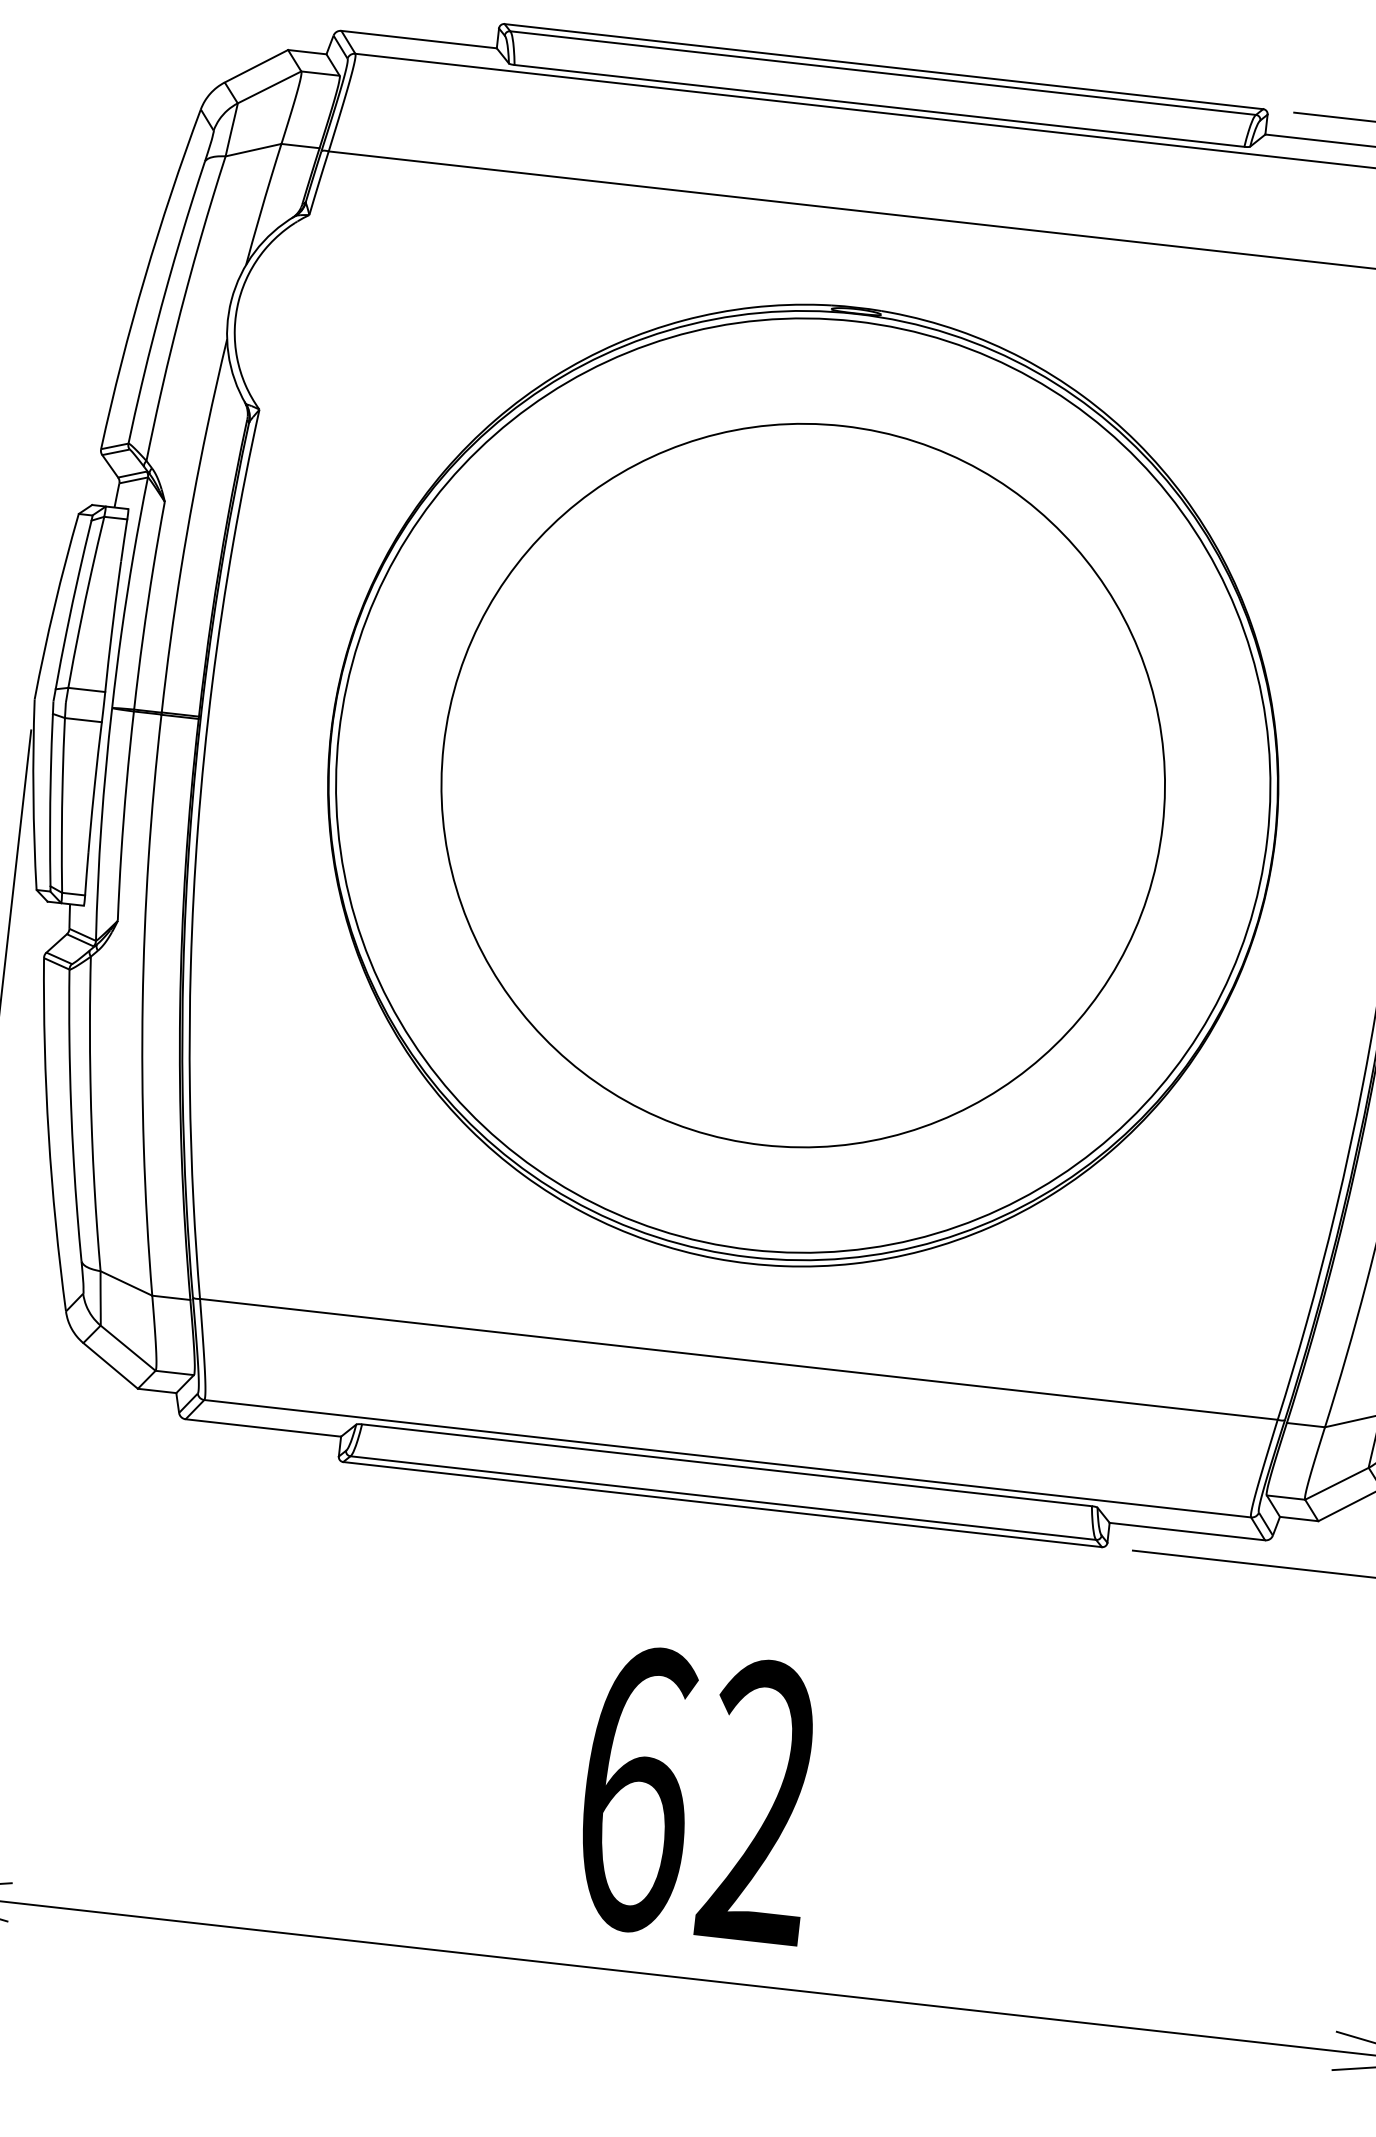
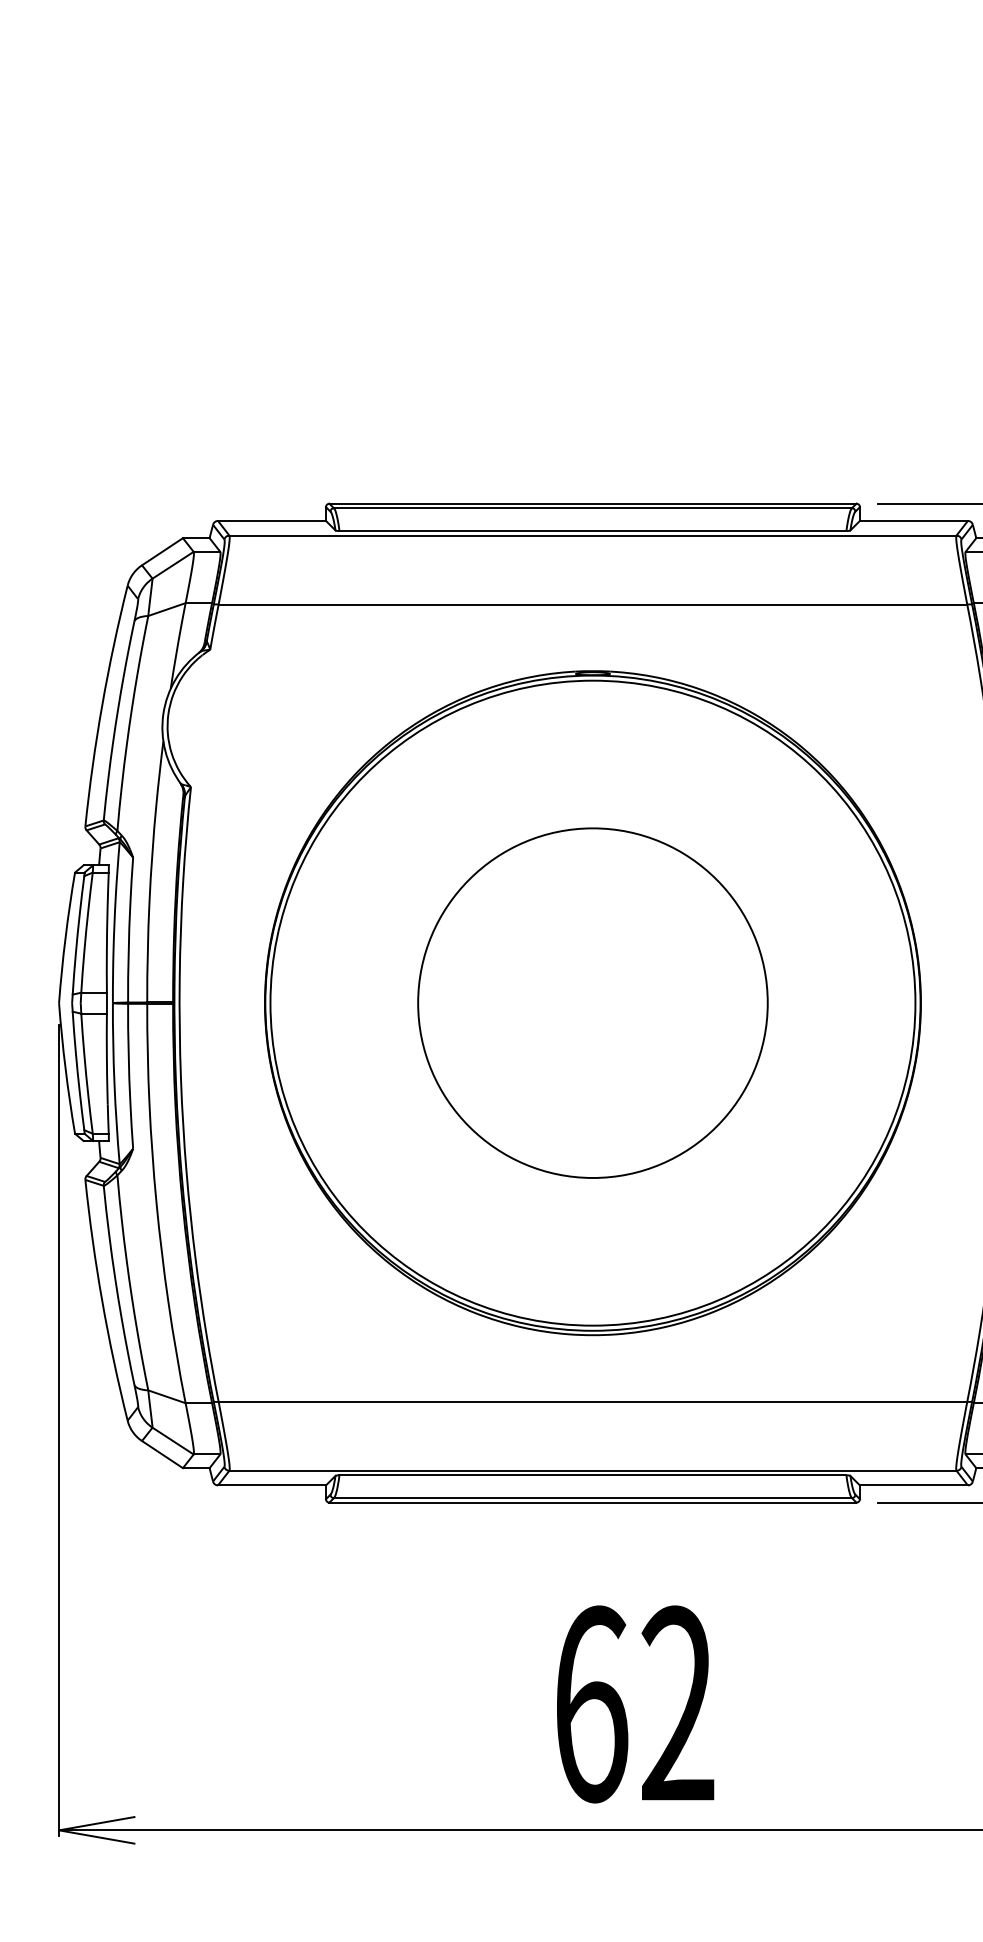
circle: (802, 784) -> (592, 1002), size x0.7
text: (699, 1796) -> (635, 1704), moved

